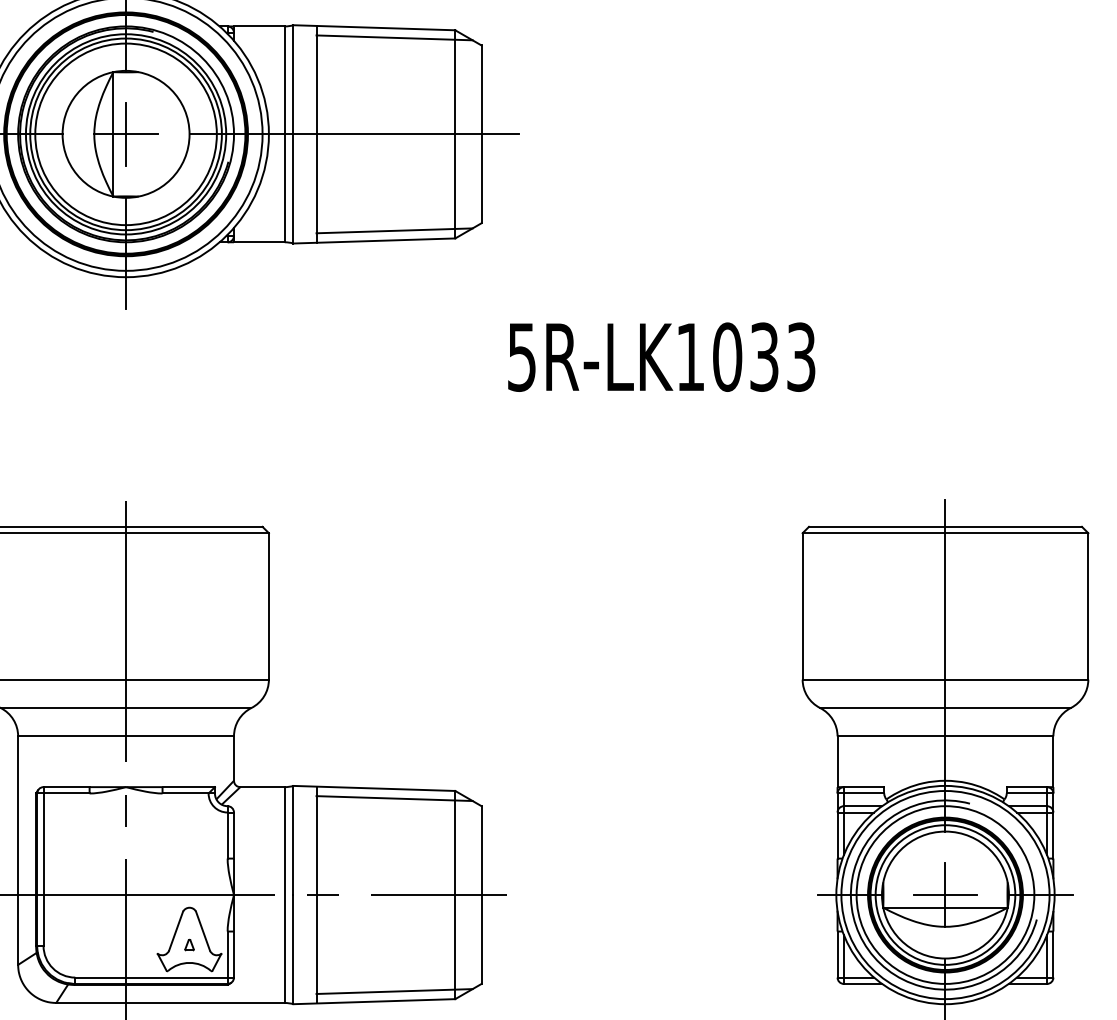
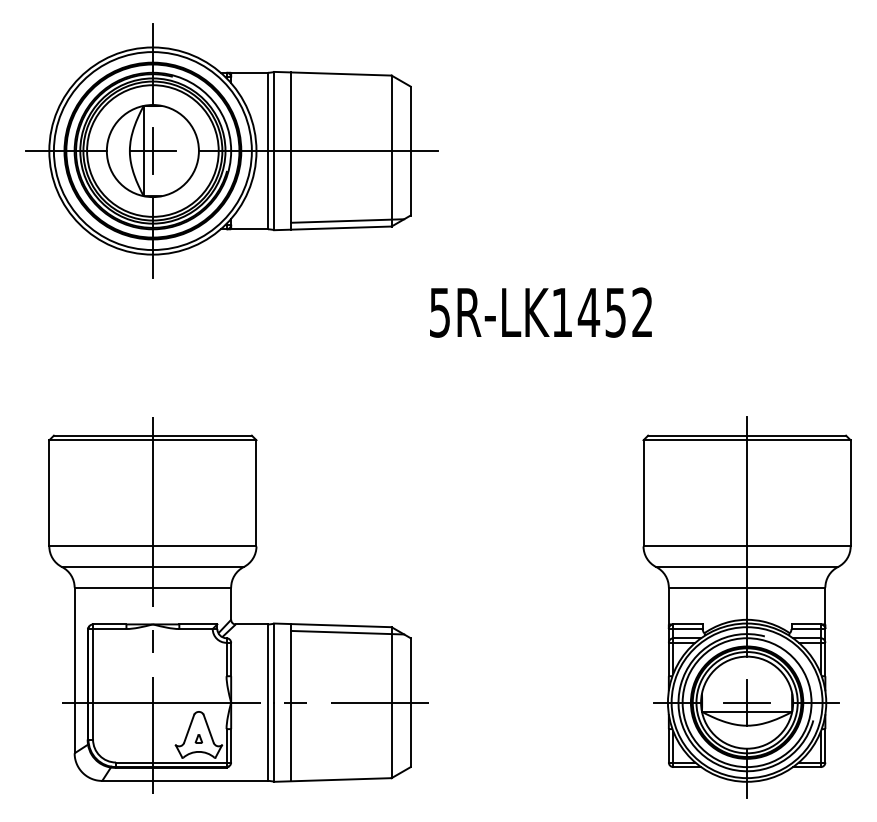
line: (394, 37) -> (347, 80), removed
text: (762, 356) -> (614, 312), 5R-LK1033 -> 5R-LK1452
line: (394, 991) -> (347, 772), removed

